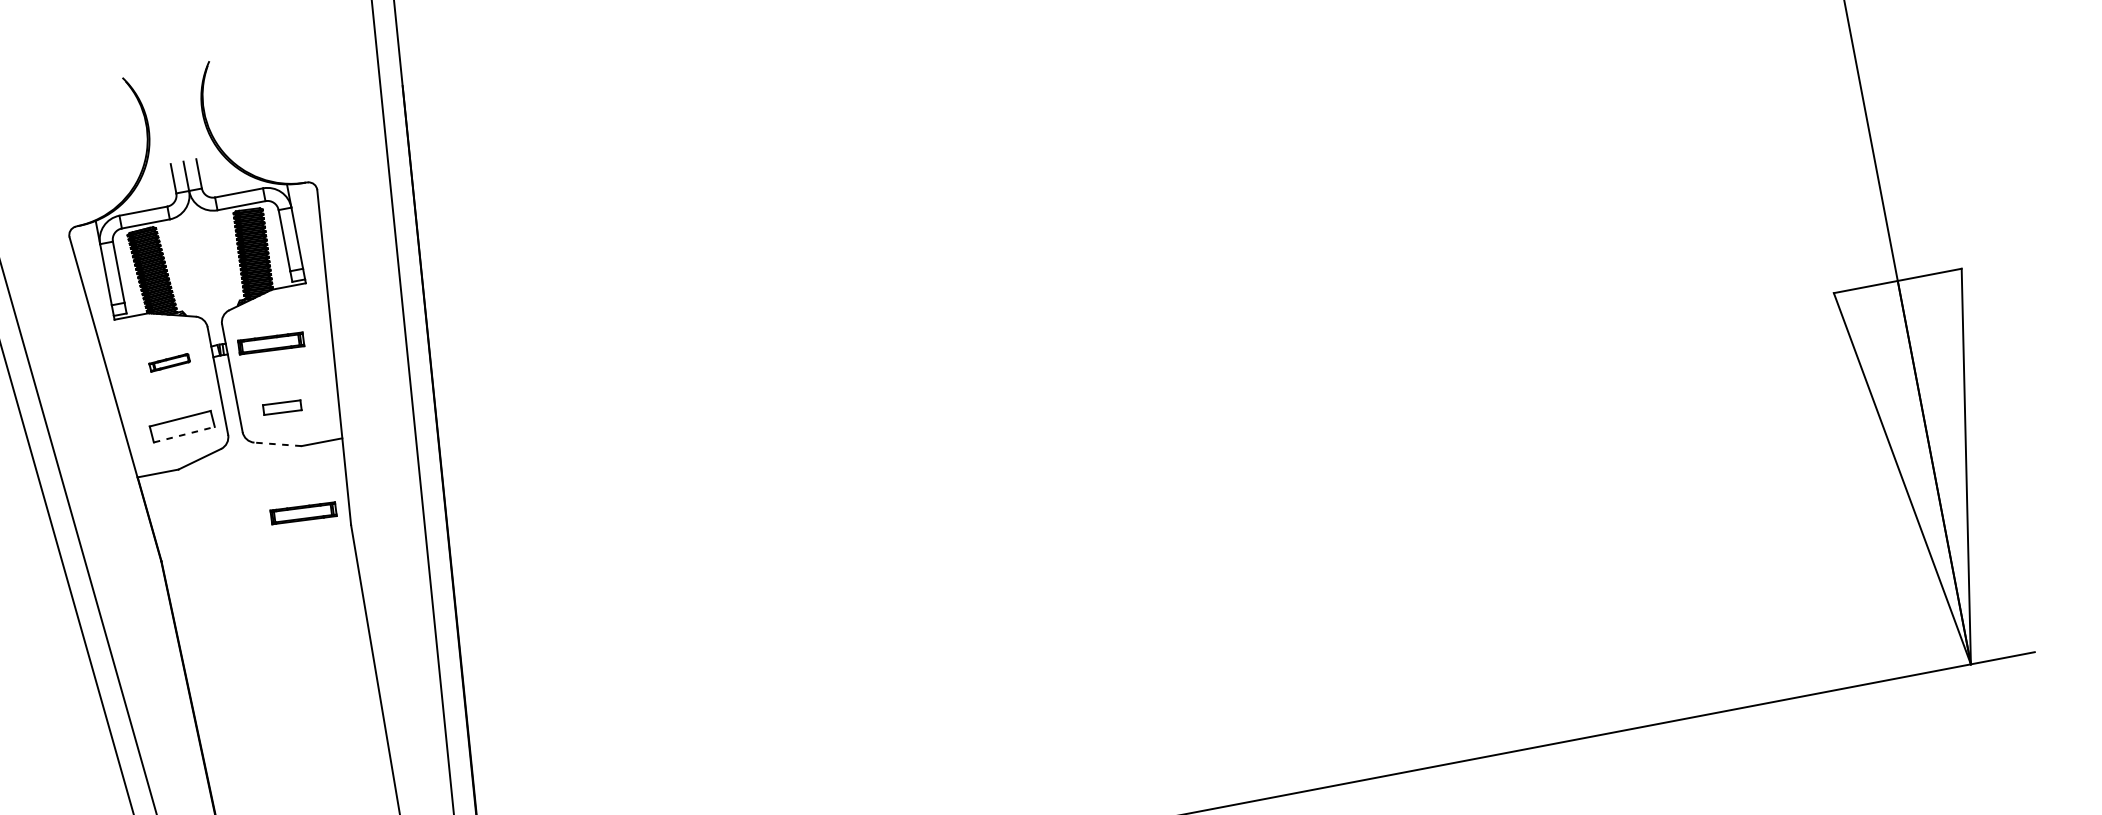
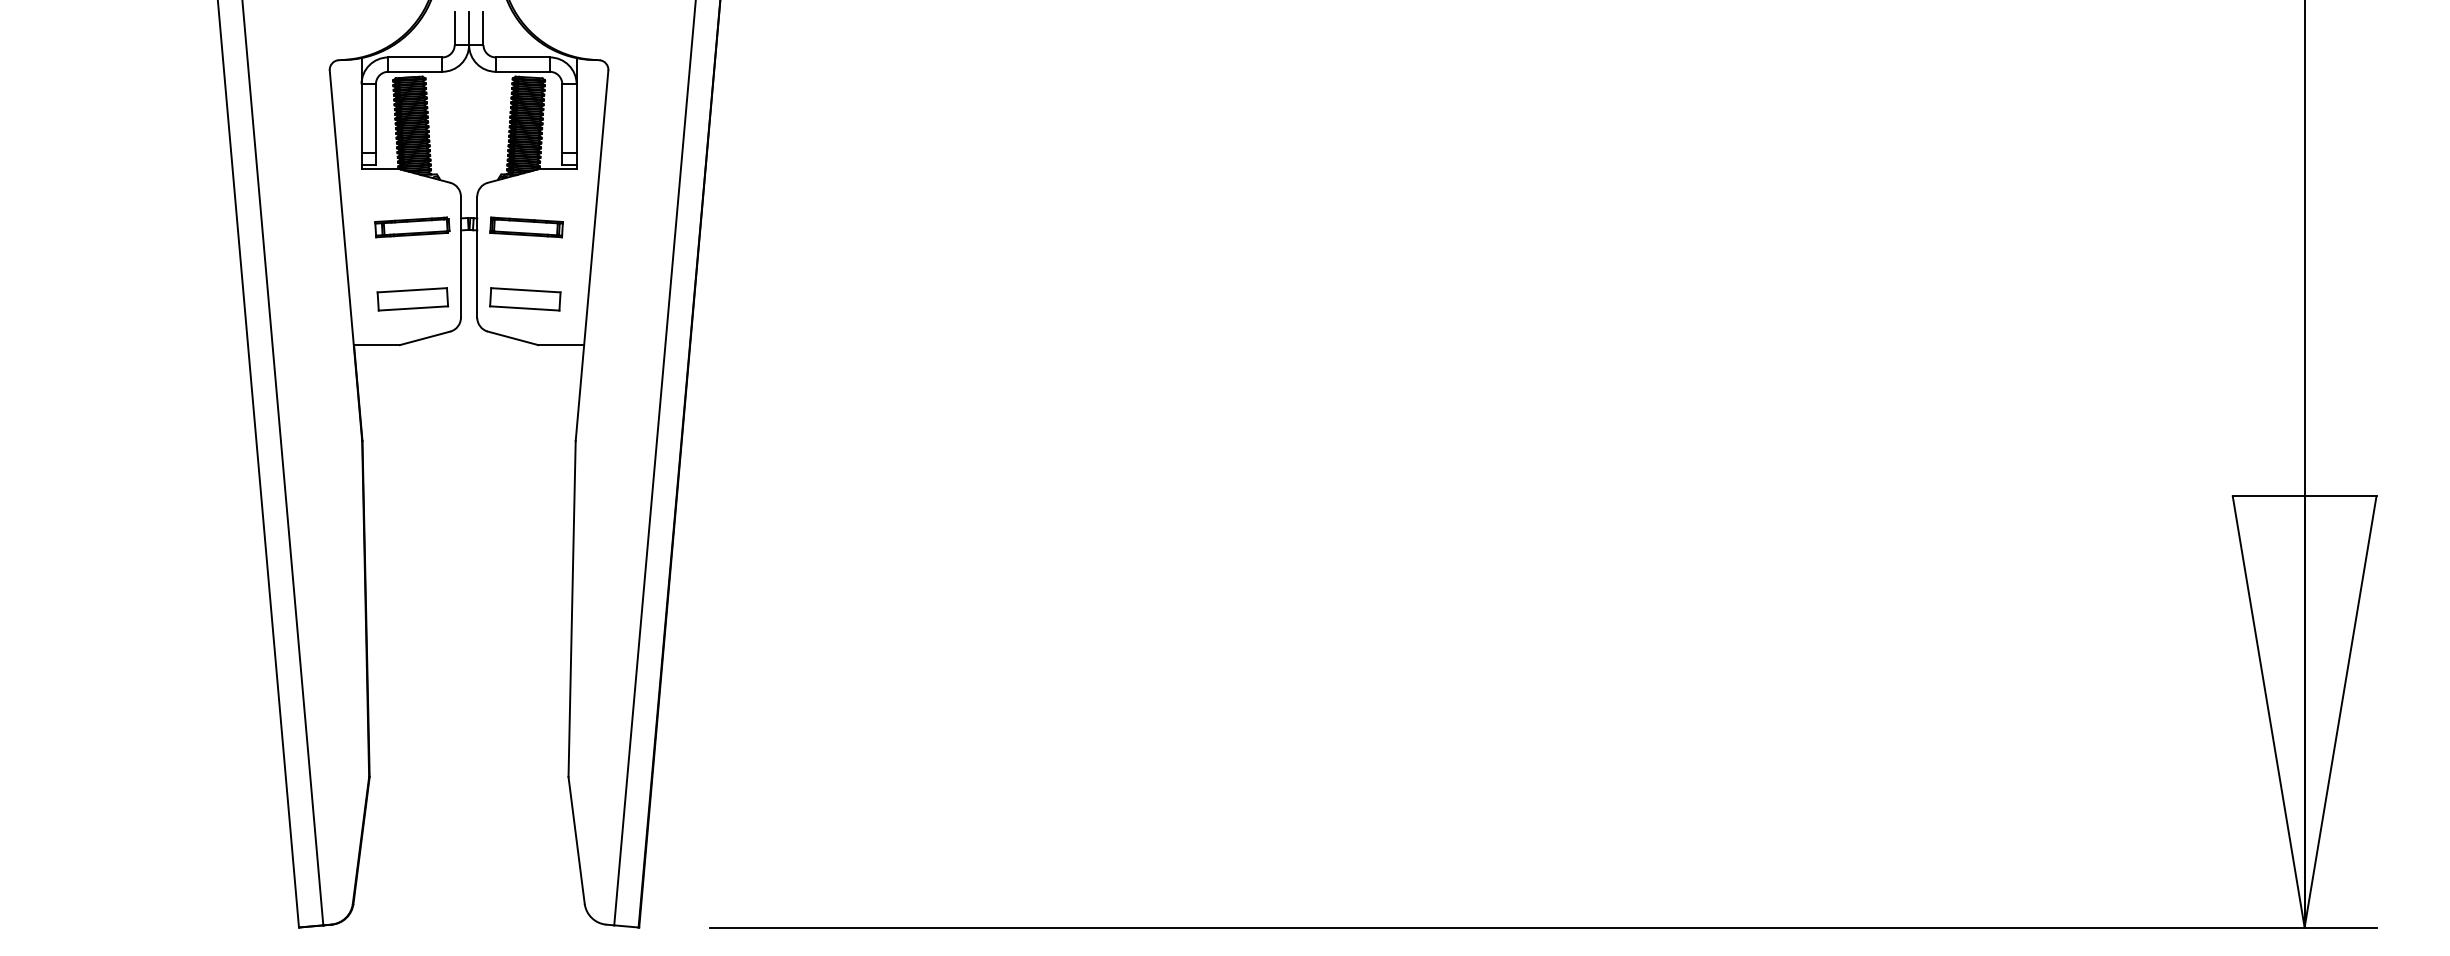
part: (169, 362) -> (412, 227), size x1.67
part: (282, 407) -> (525, 299), size x1.67
line: (184, 434) -> (413, 308), dashed -> solid
line: (277, 444) -> (512, 338), dashed -> solid
part: (303, 513) -> (526, 418), removed

